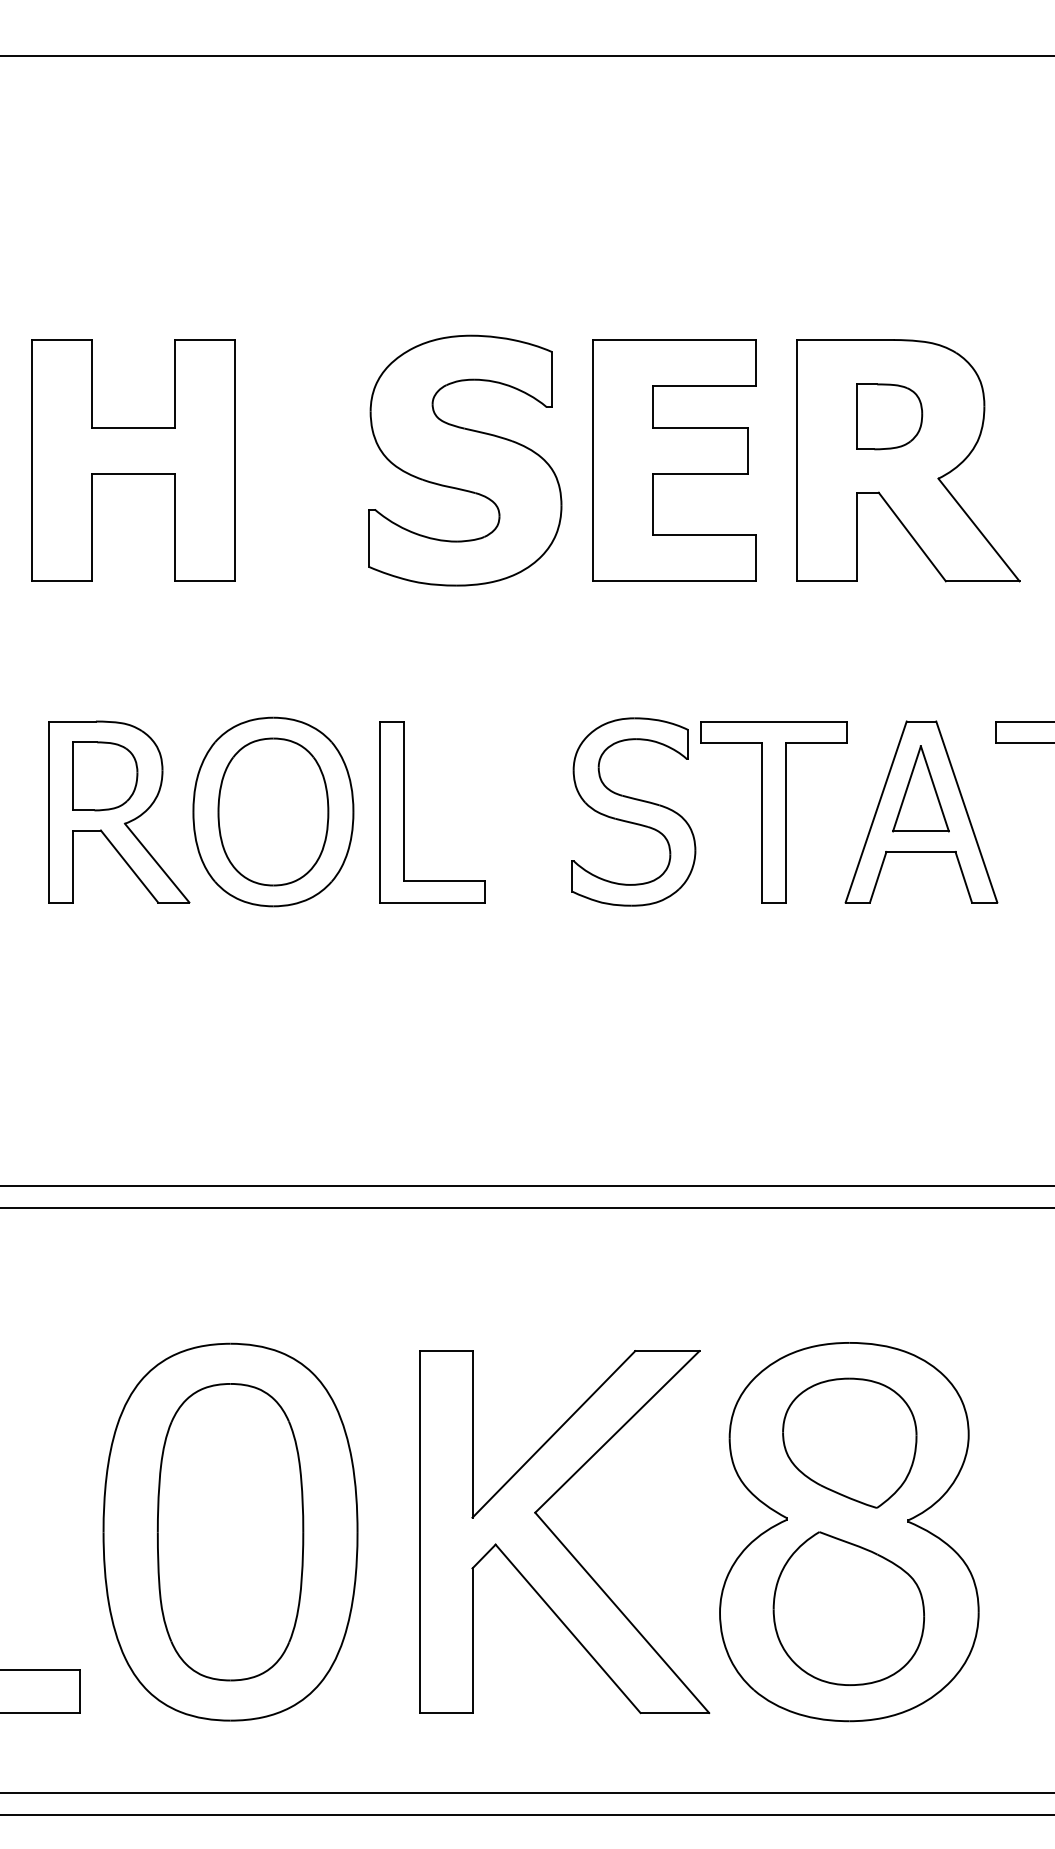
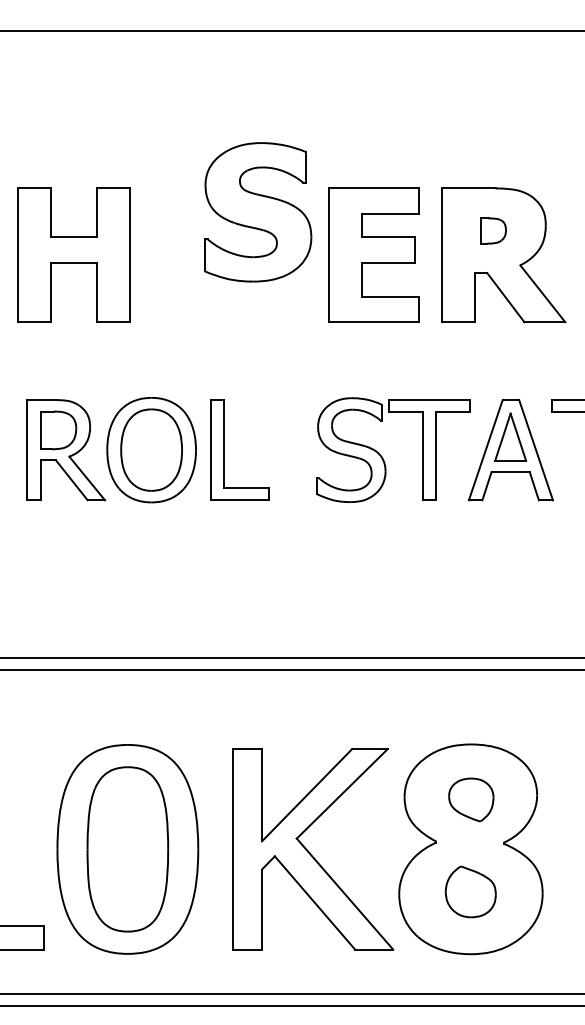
part: (890, 415) -> (493, 230), size x0.7
part: (466, 460) -> (258, 212), moved
part: (850, 1442) -> (471, 799), size x0.6
part: (848, 1608) -> (470, 891), size x0.6

